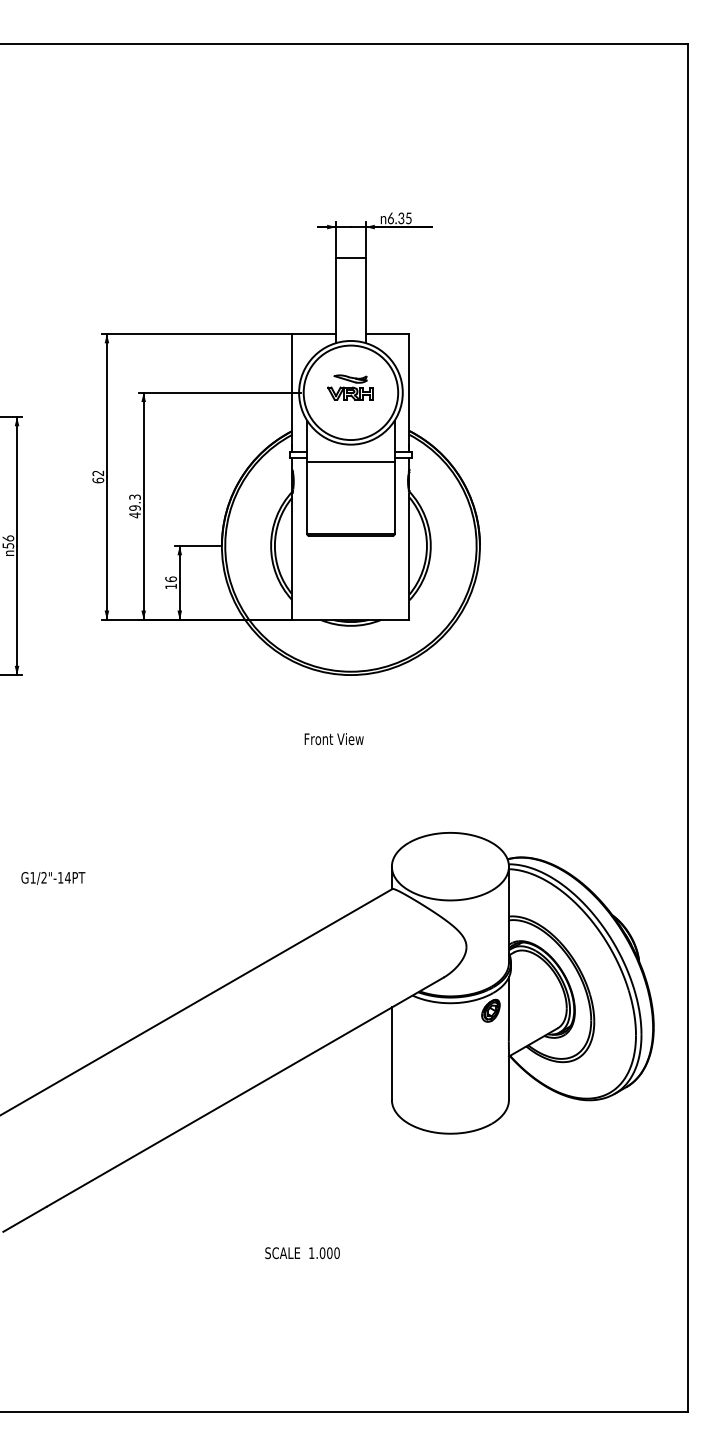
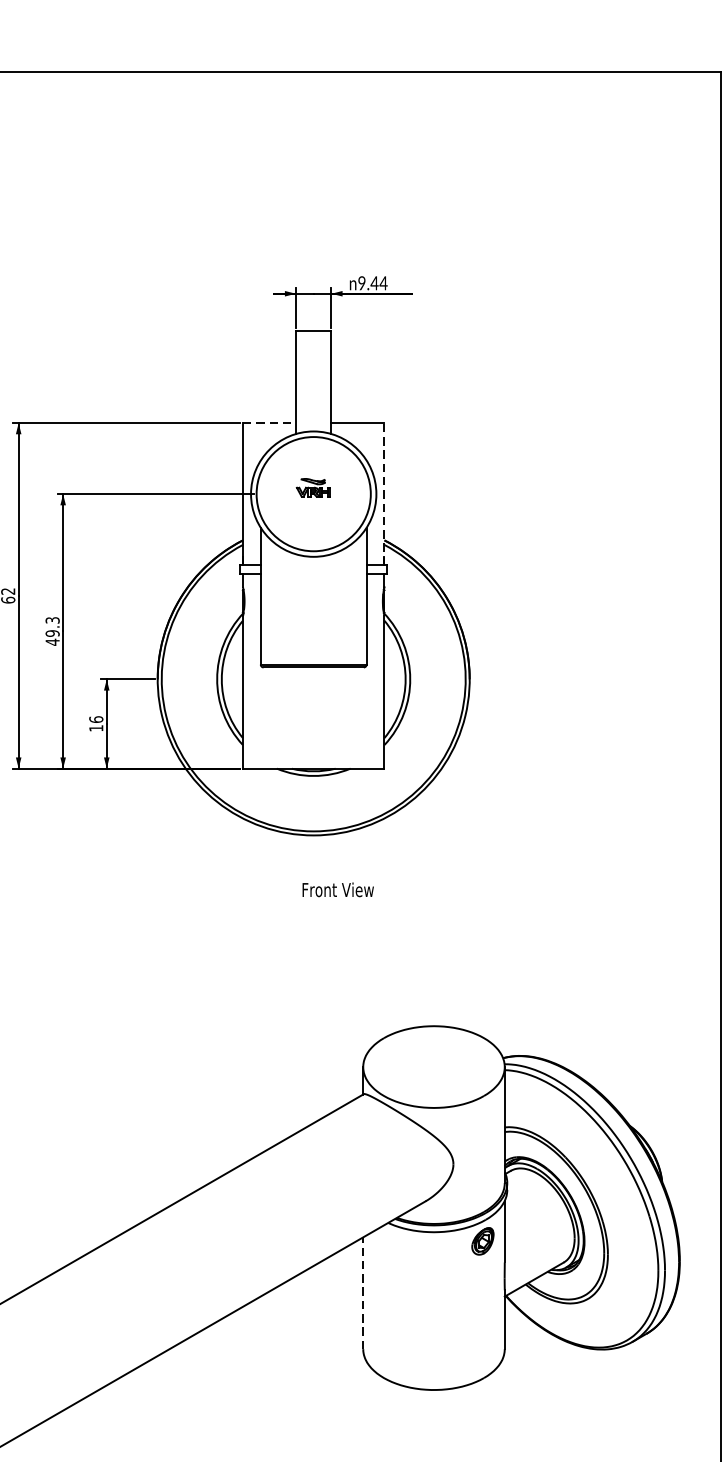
text: (399, 218) -> (372, 283), 6.35 -> 9.44
line: (314, 334) -> (269, 423), solid -> dashed
part: (350, 387) -> (313, 487), size x0.6
line: (409, 392) -> (384, 493), solid -> dashed
line: (350, 462) -> (313, 578), removed
text: (333, 739) -> (337, 890), moved
line: (391, 1053) -> (362, 1292), solid -> dashed

